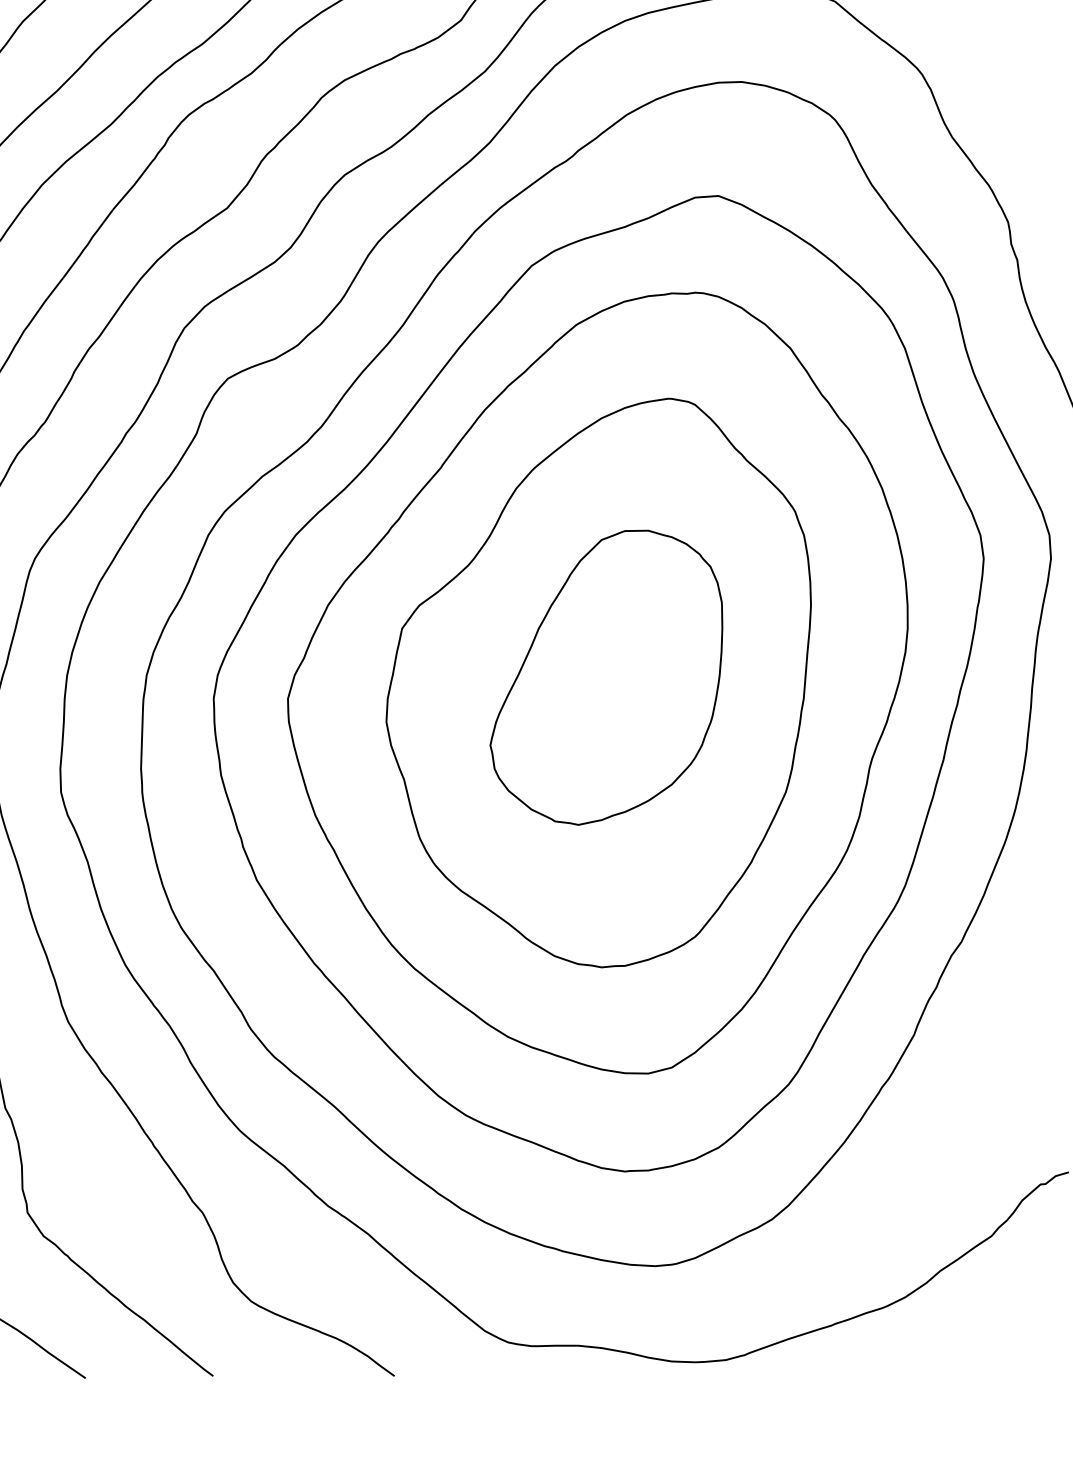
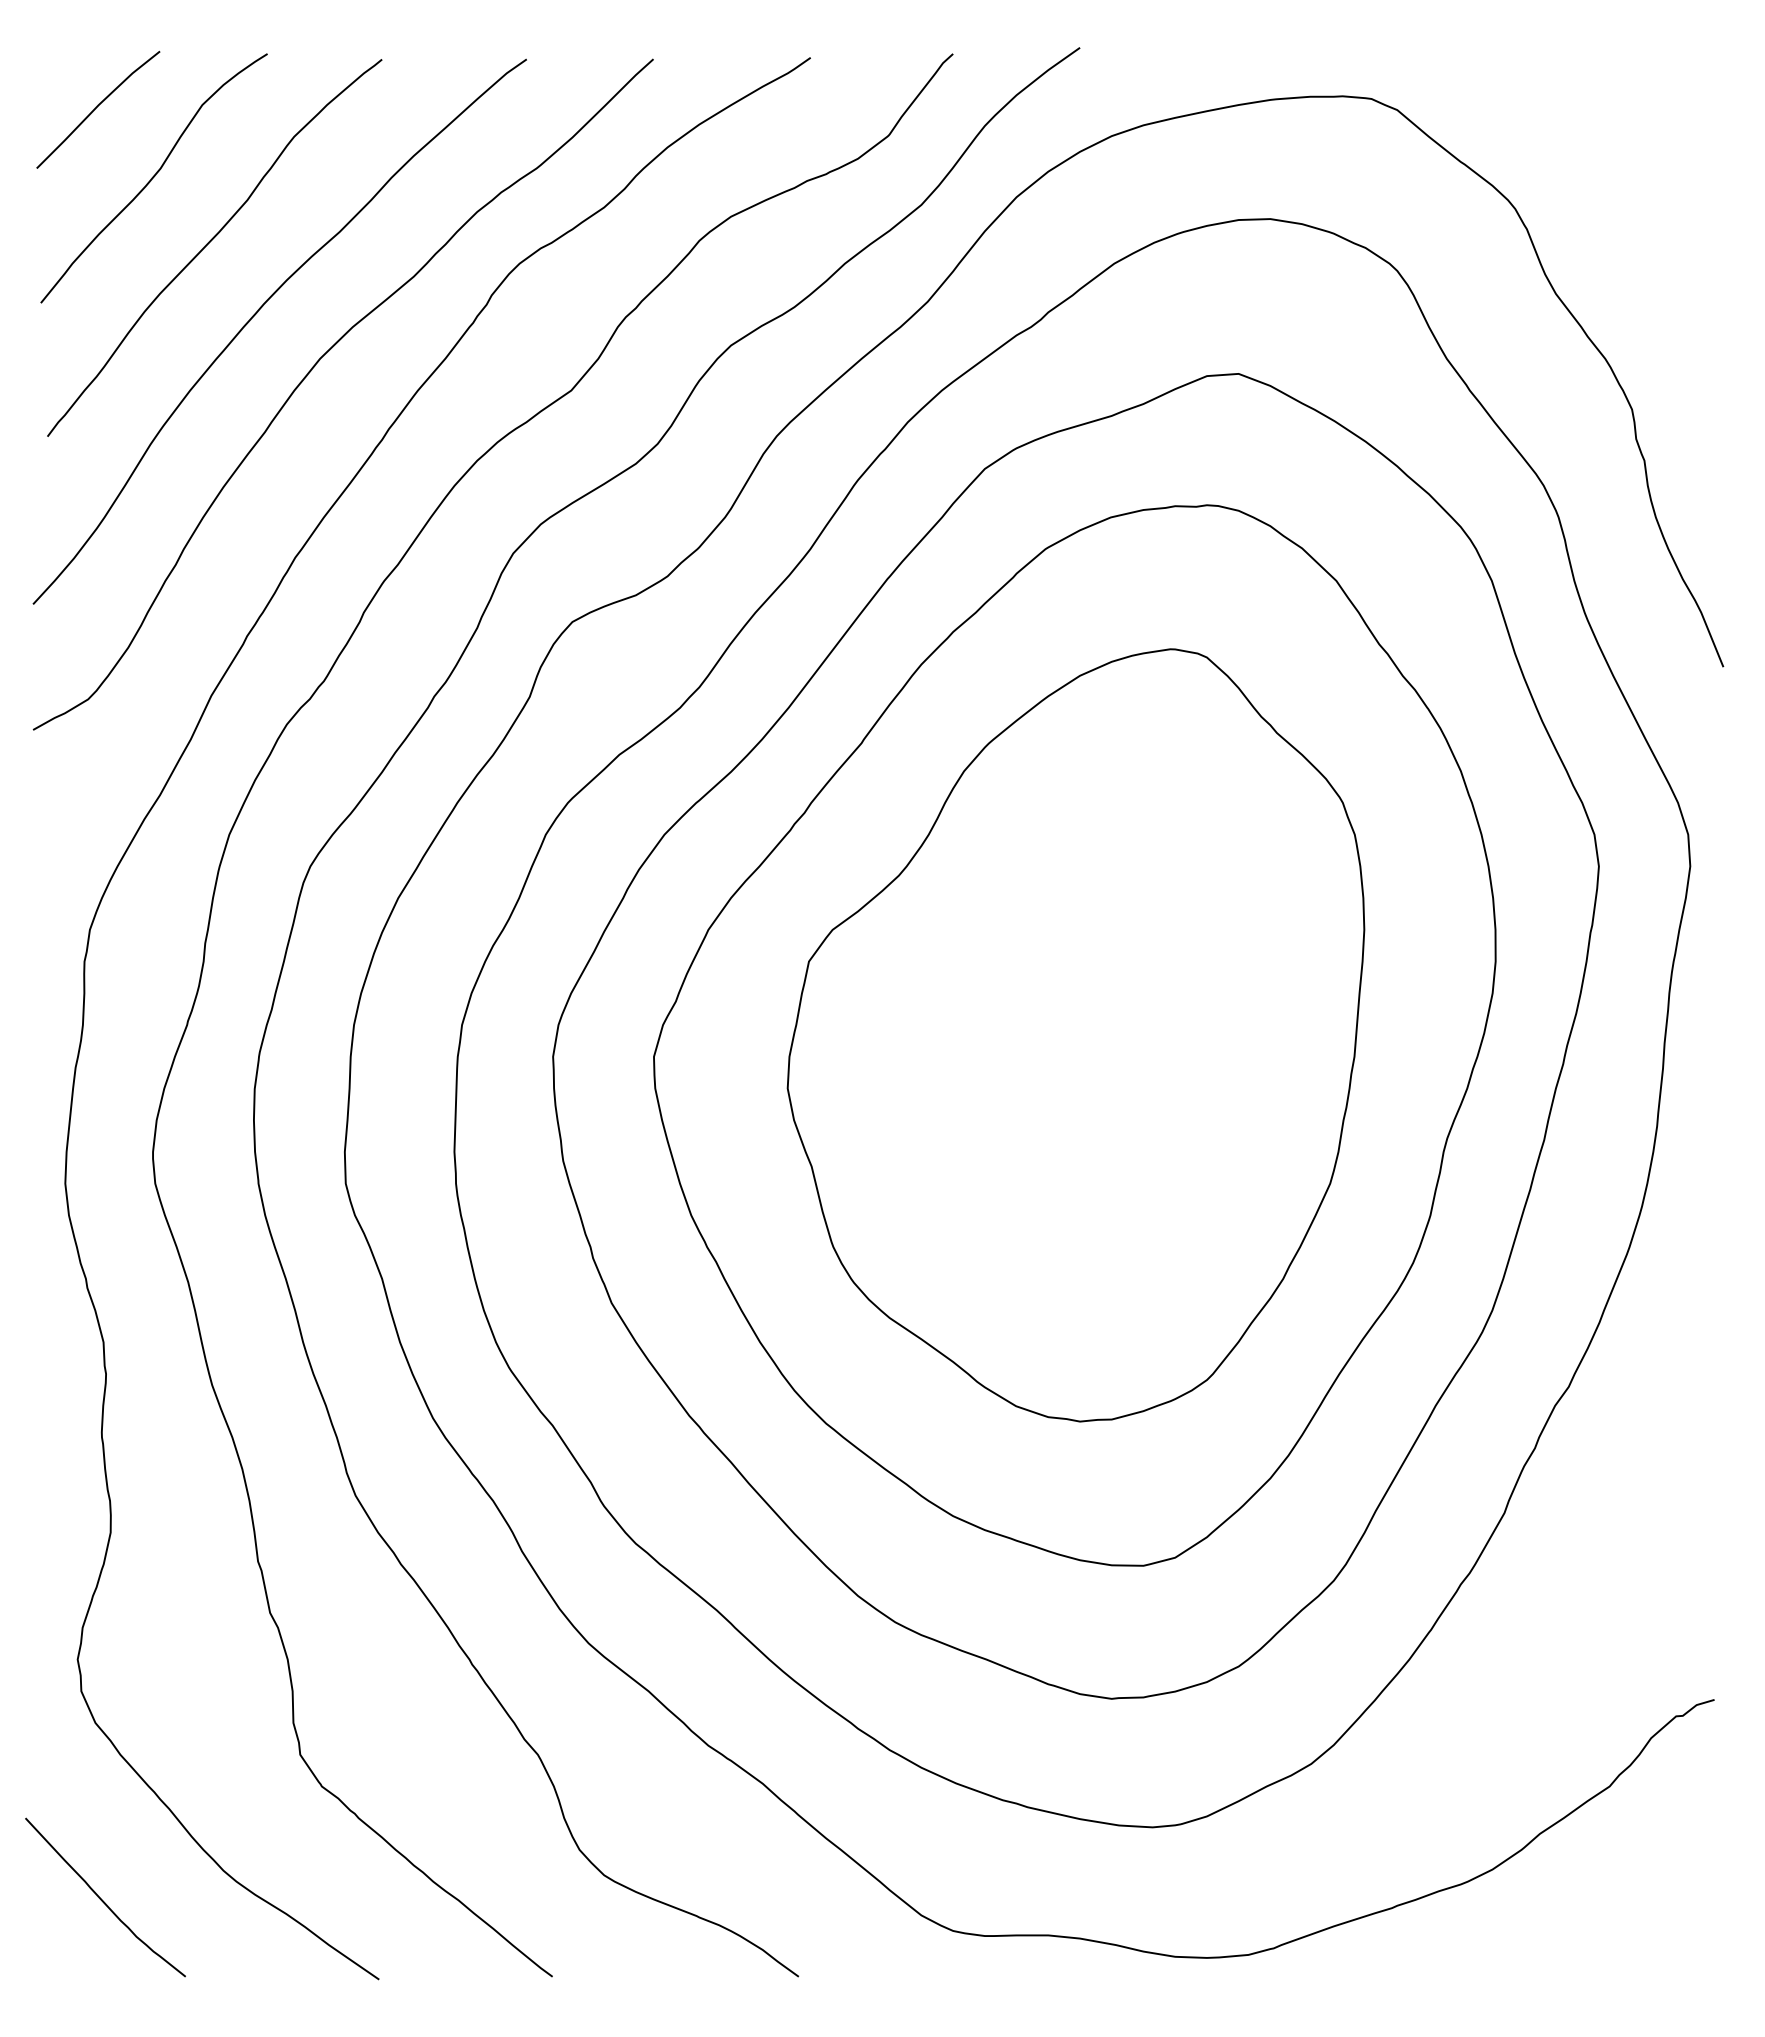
part: (606, 677) -> (1086, 1027), removed

